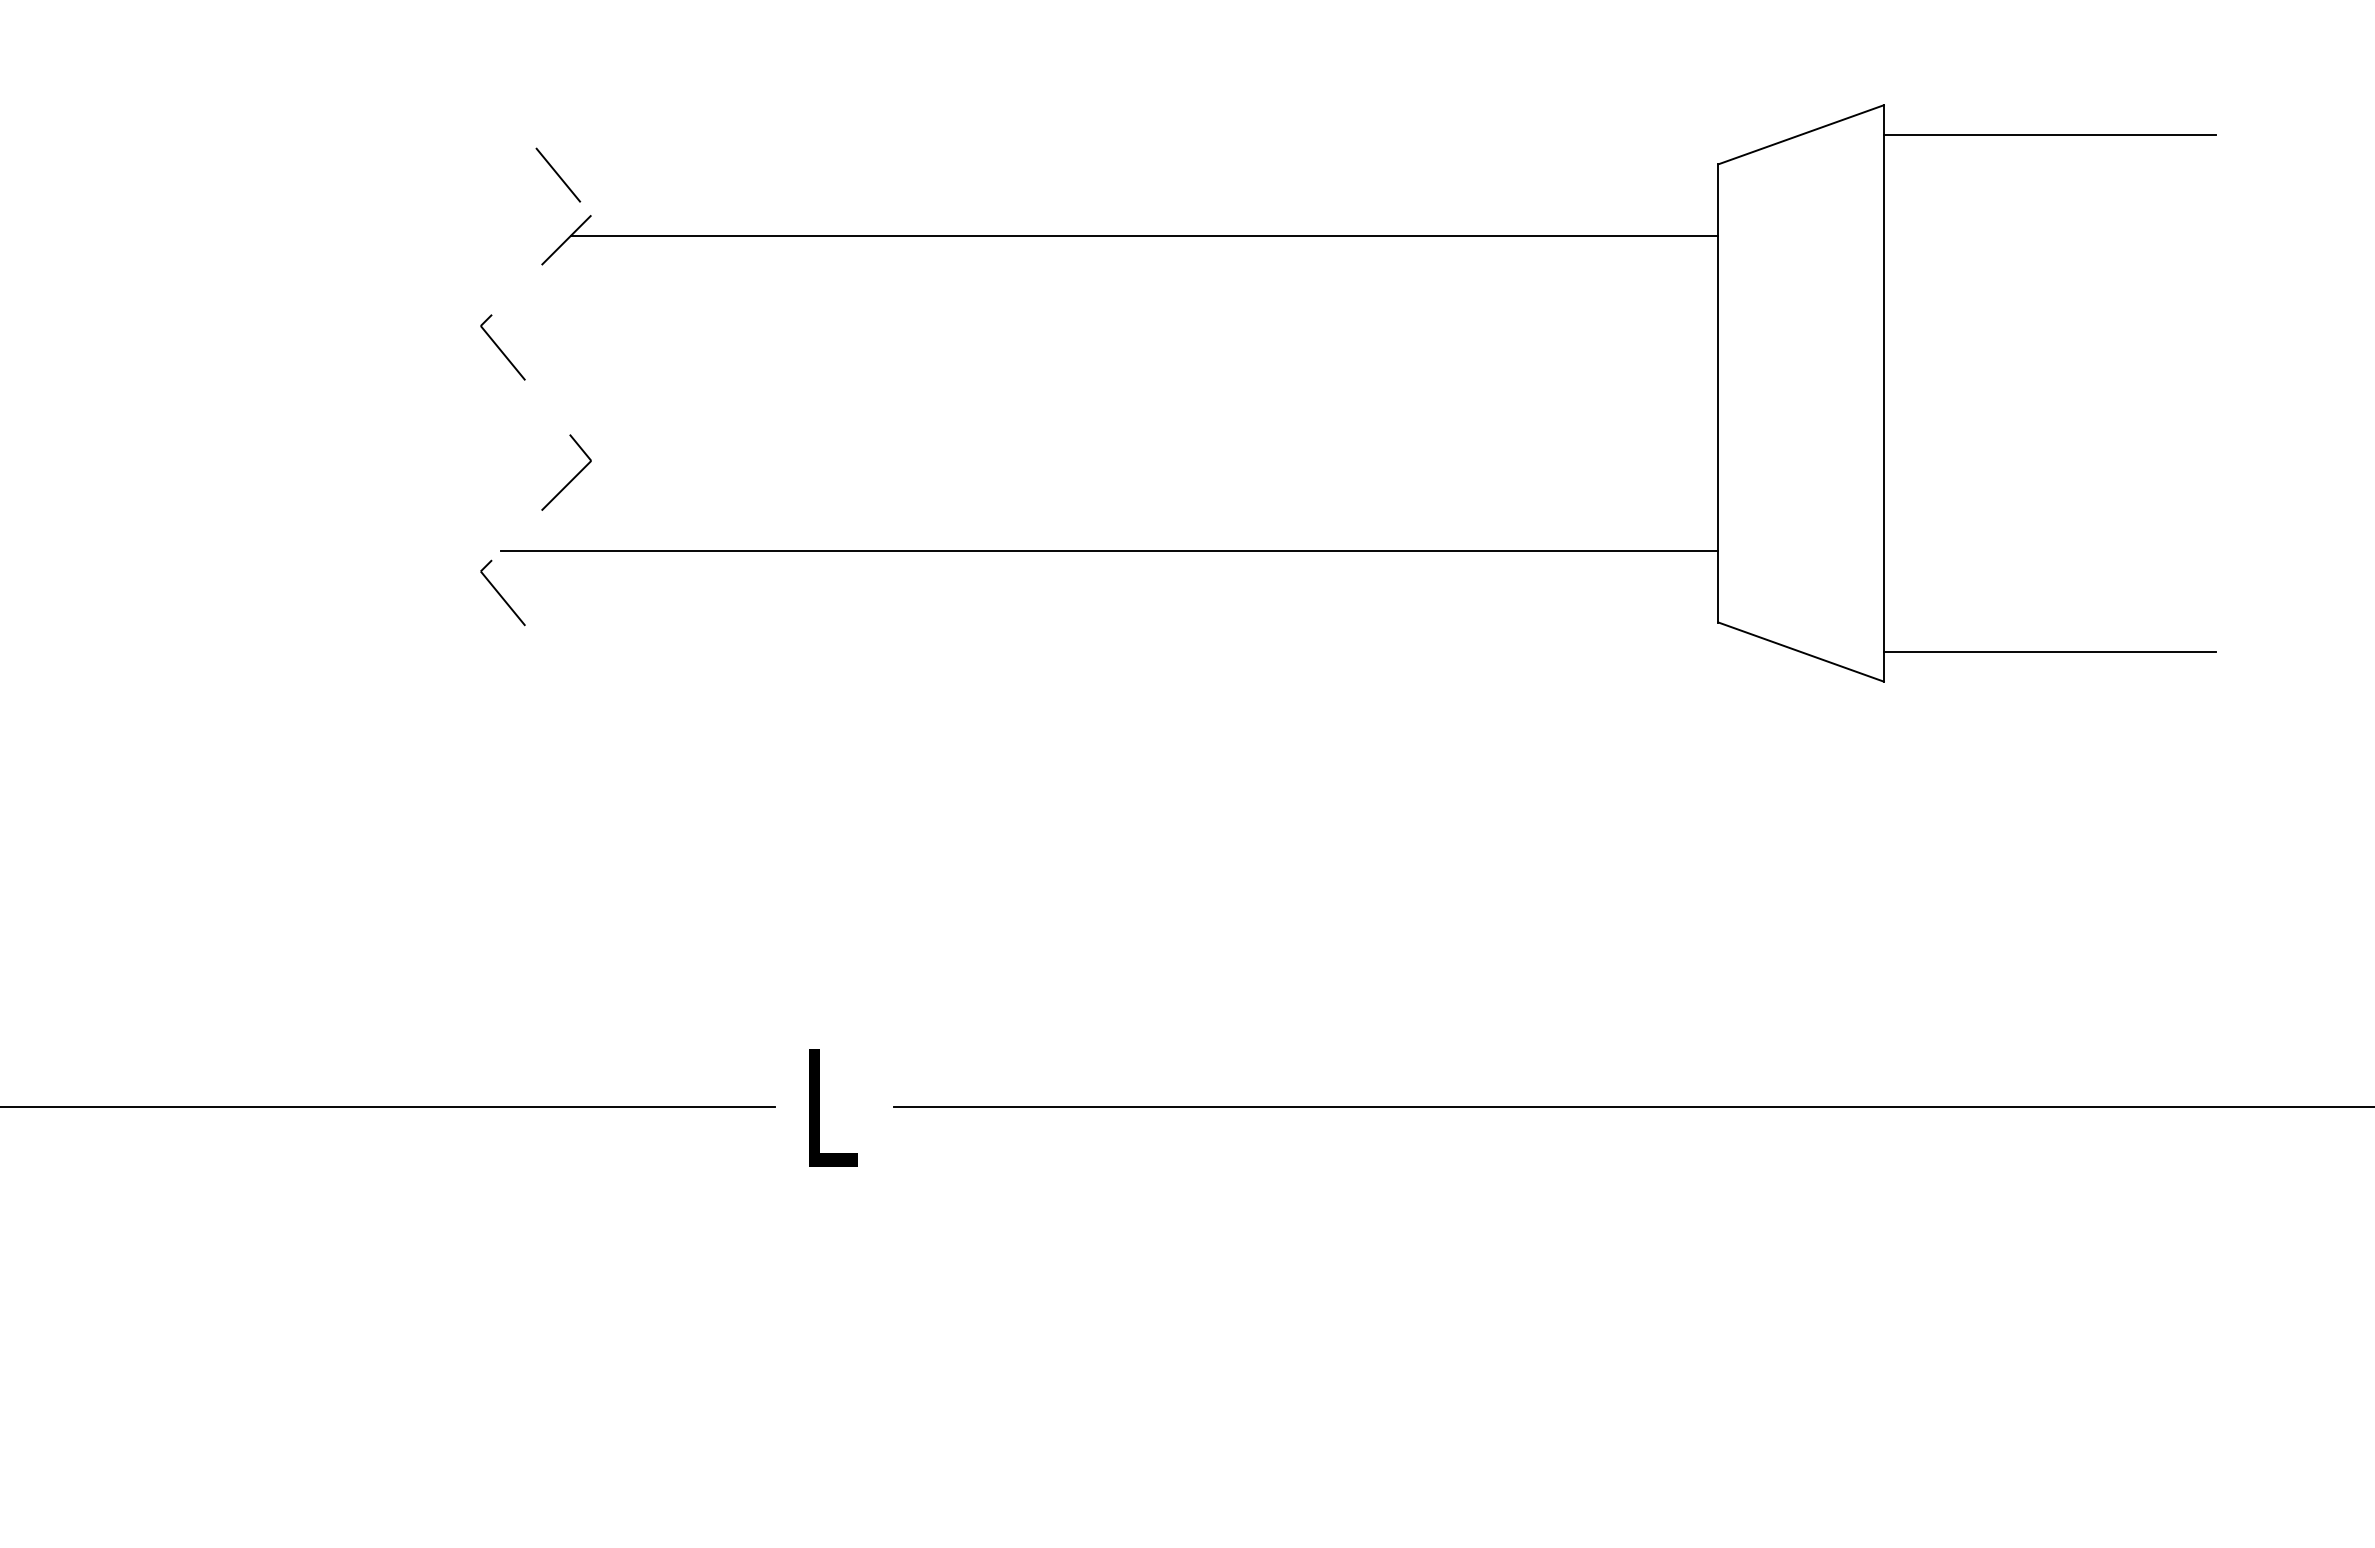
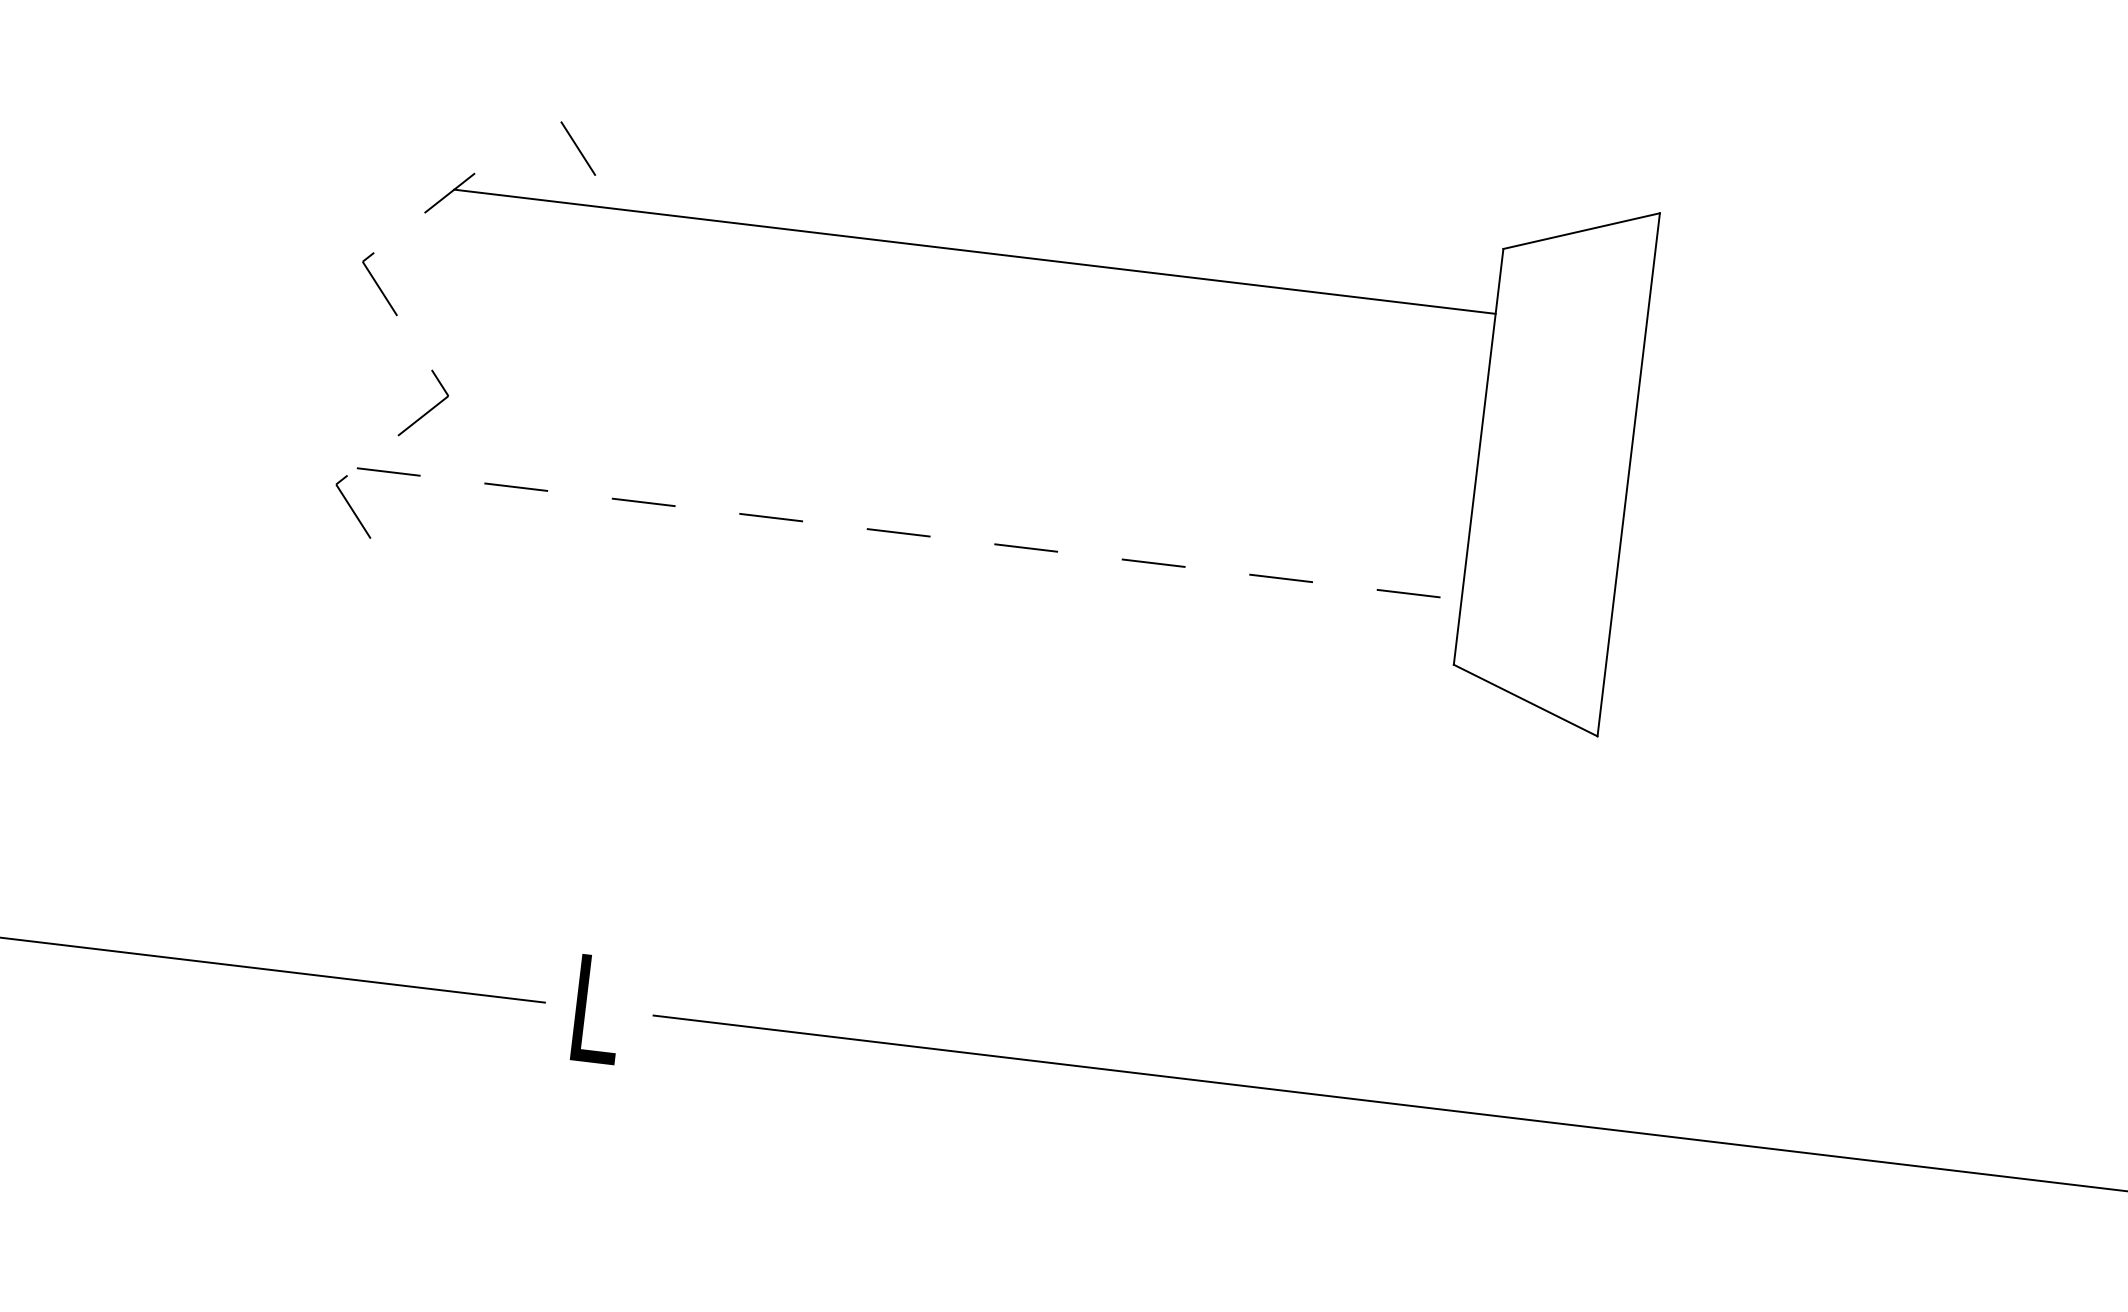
line: (2049, 135) -> (1806, 258), removed
line: (558, 174) -> (578, 148), moved
line: (1109, 551) -> (908, 534), solid -> dashed
line: (2049, 651) -> (1751, 726), removed

